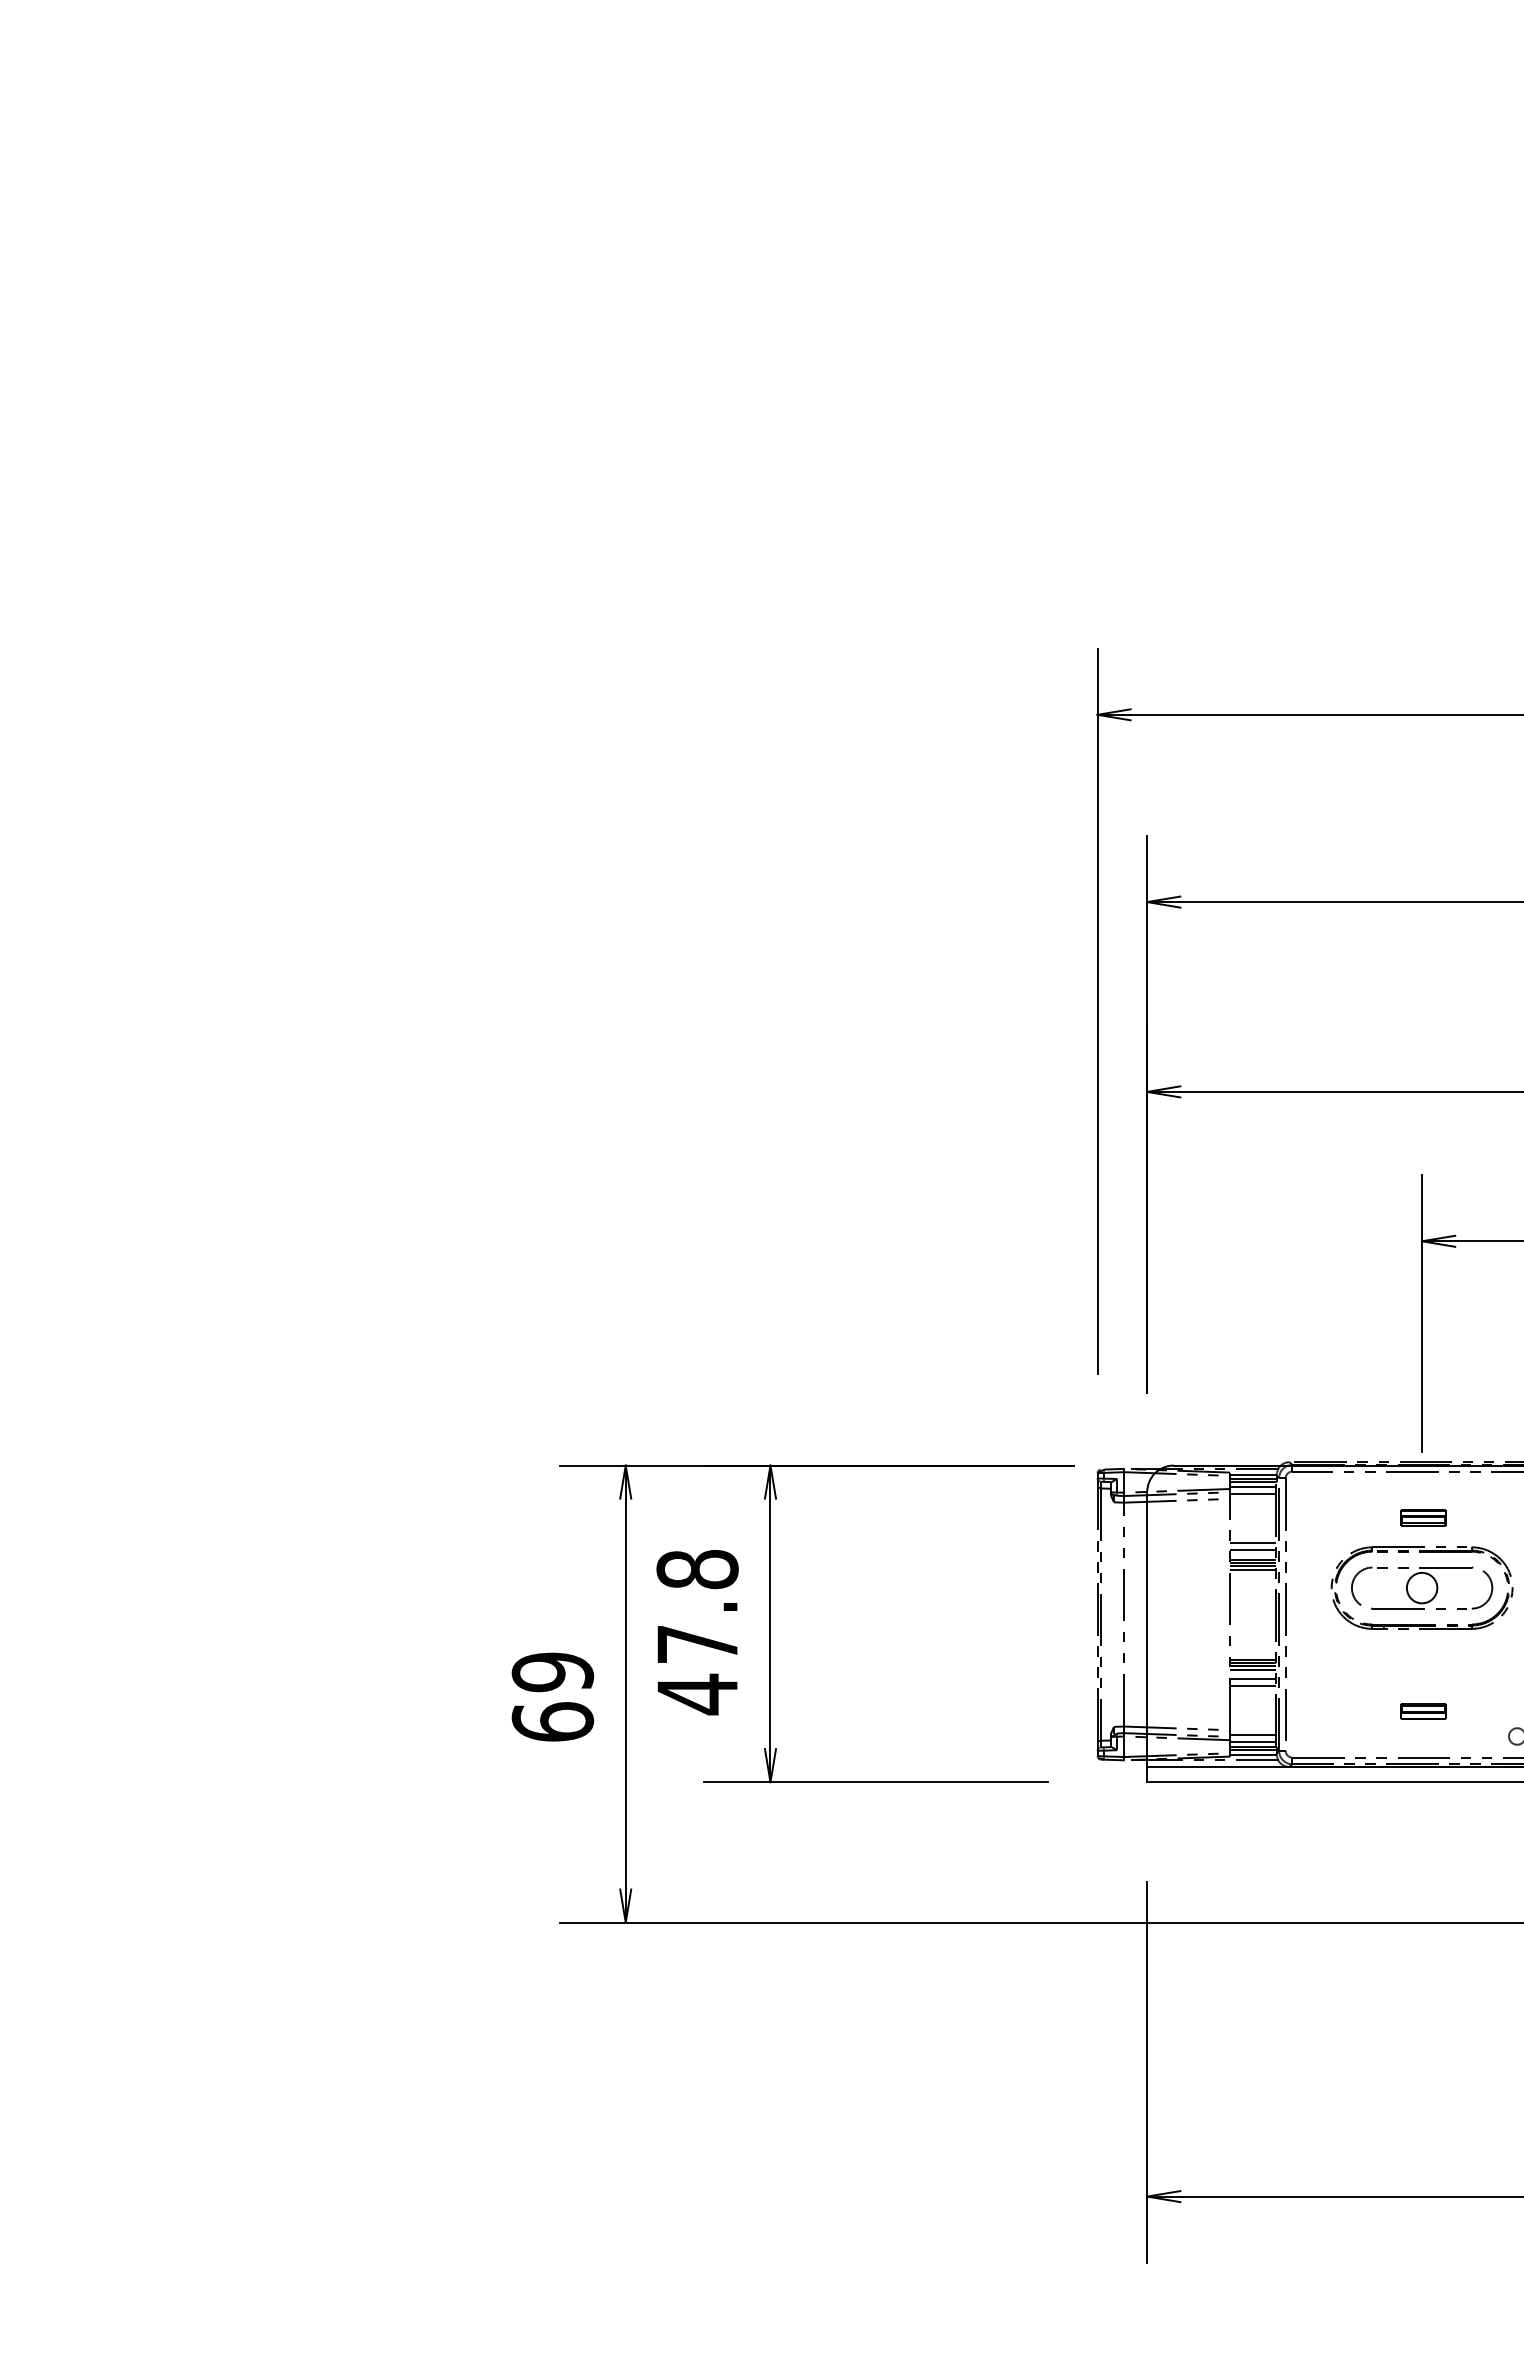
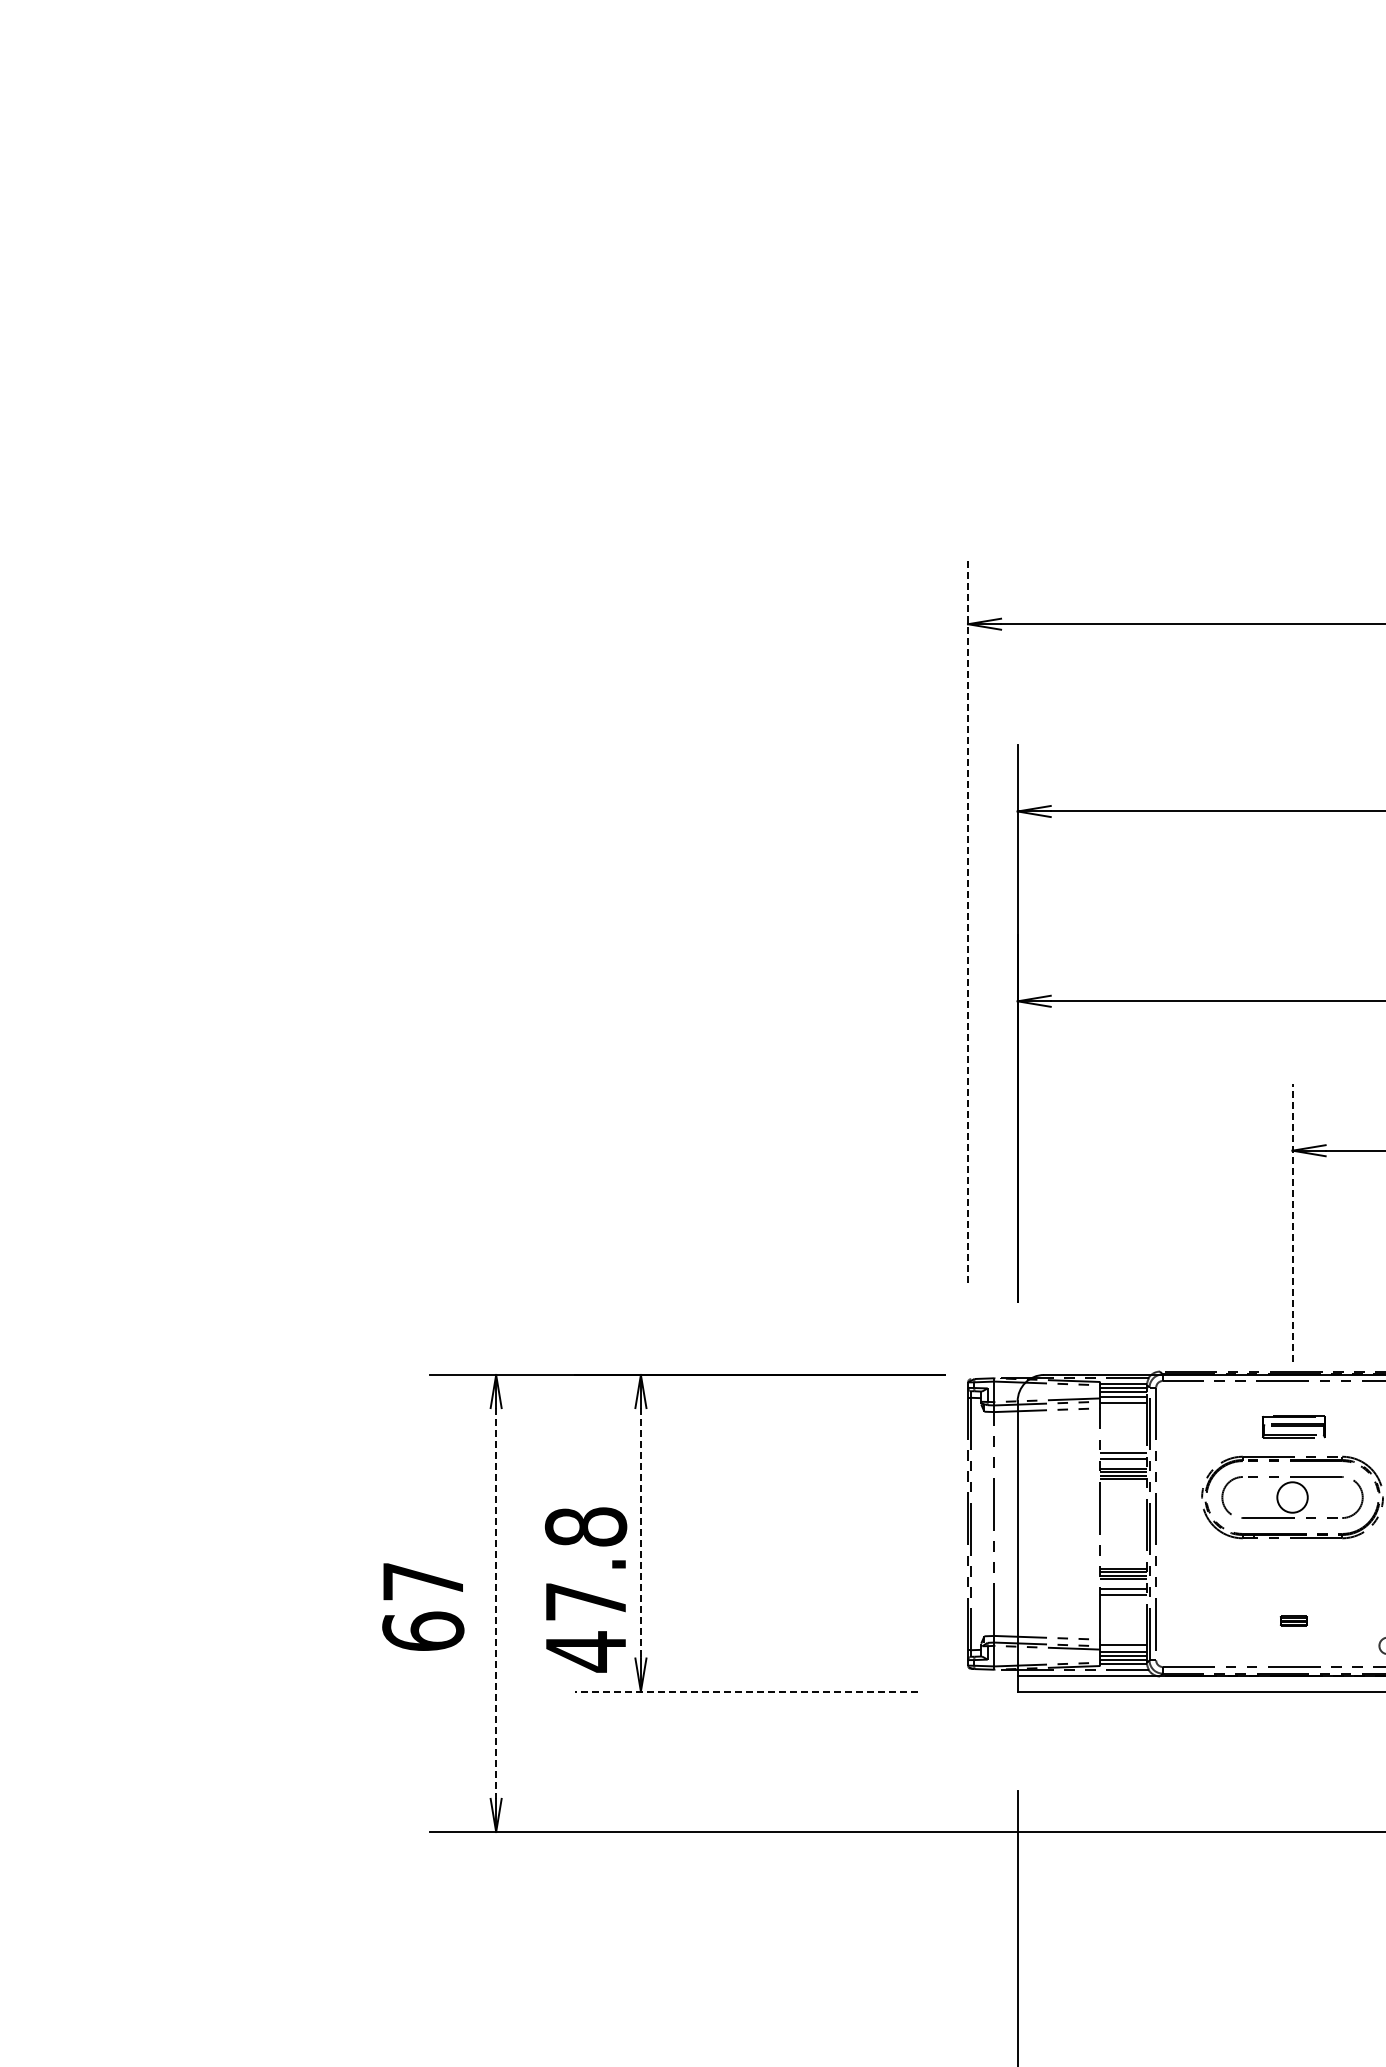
line: (1097, 1011) -> (967, 920), solid -> dashed
line: (1422, 1313) -> (1292, 1222), solid -> dashed
part: (1423, 1517) -> (1293, 1426), size x1.4
line: (770, 1624) -> (640, 1533), solid -> dashed
text: (697, 1632) -> (585, 1589), moved
text: (552, 1672) -> (422, 1581), 69 -> 67
line: (625, 1694) -> (495, 1603), solid -> dashed
part: (1423, 1711) -> (1293, 1620), size x0.6
line: (876, 1782) -> (746, 1691), solid -> dashed

